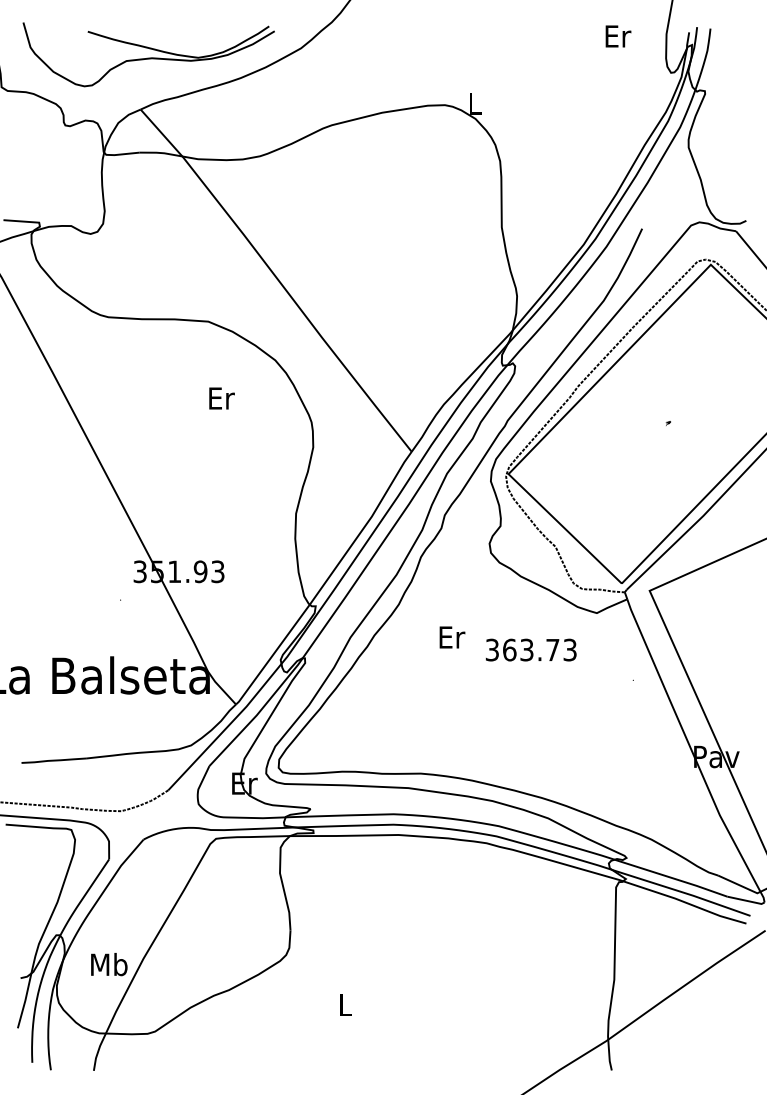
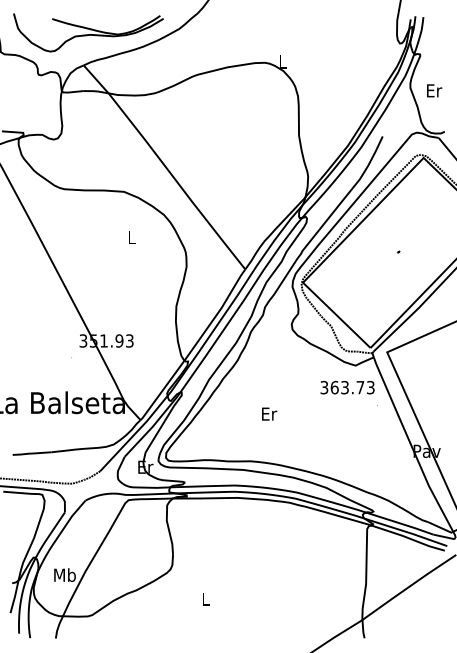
text: (618, 35) -> (434, 90), moved
text: (220, 398) -> (131, 237), Er -> L
text: (452, 636) -> (269, 413), moved
text: (531, 649) -> (347, 387), moved

